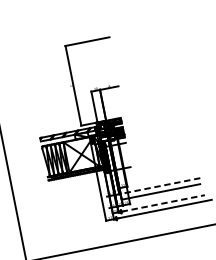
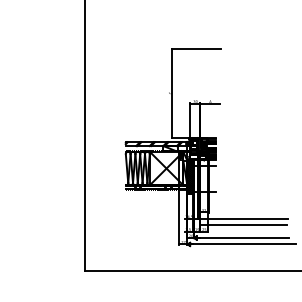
line: (160, 185) -> (243, 218), dashed -> solid
line: (163, 203) -> (243, 238), dashed -> solid

